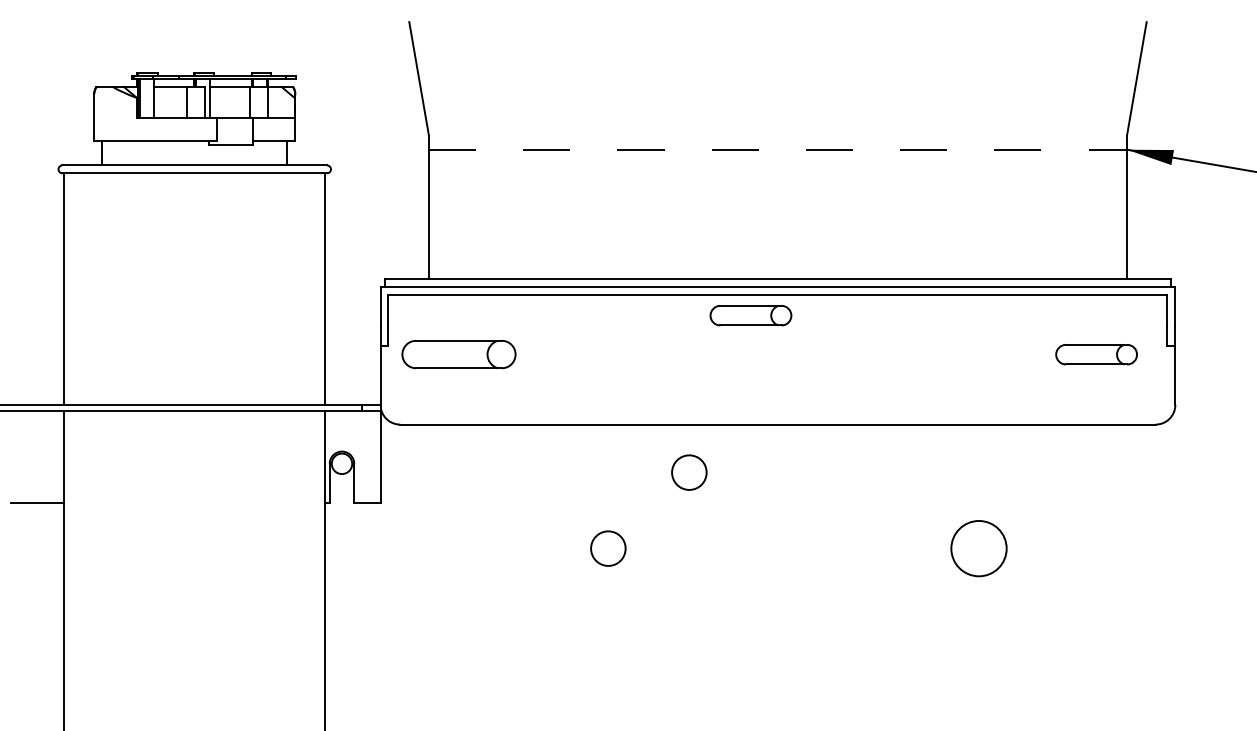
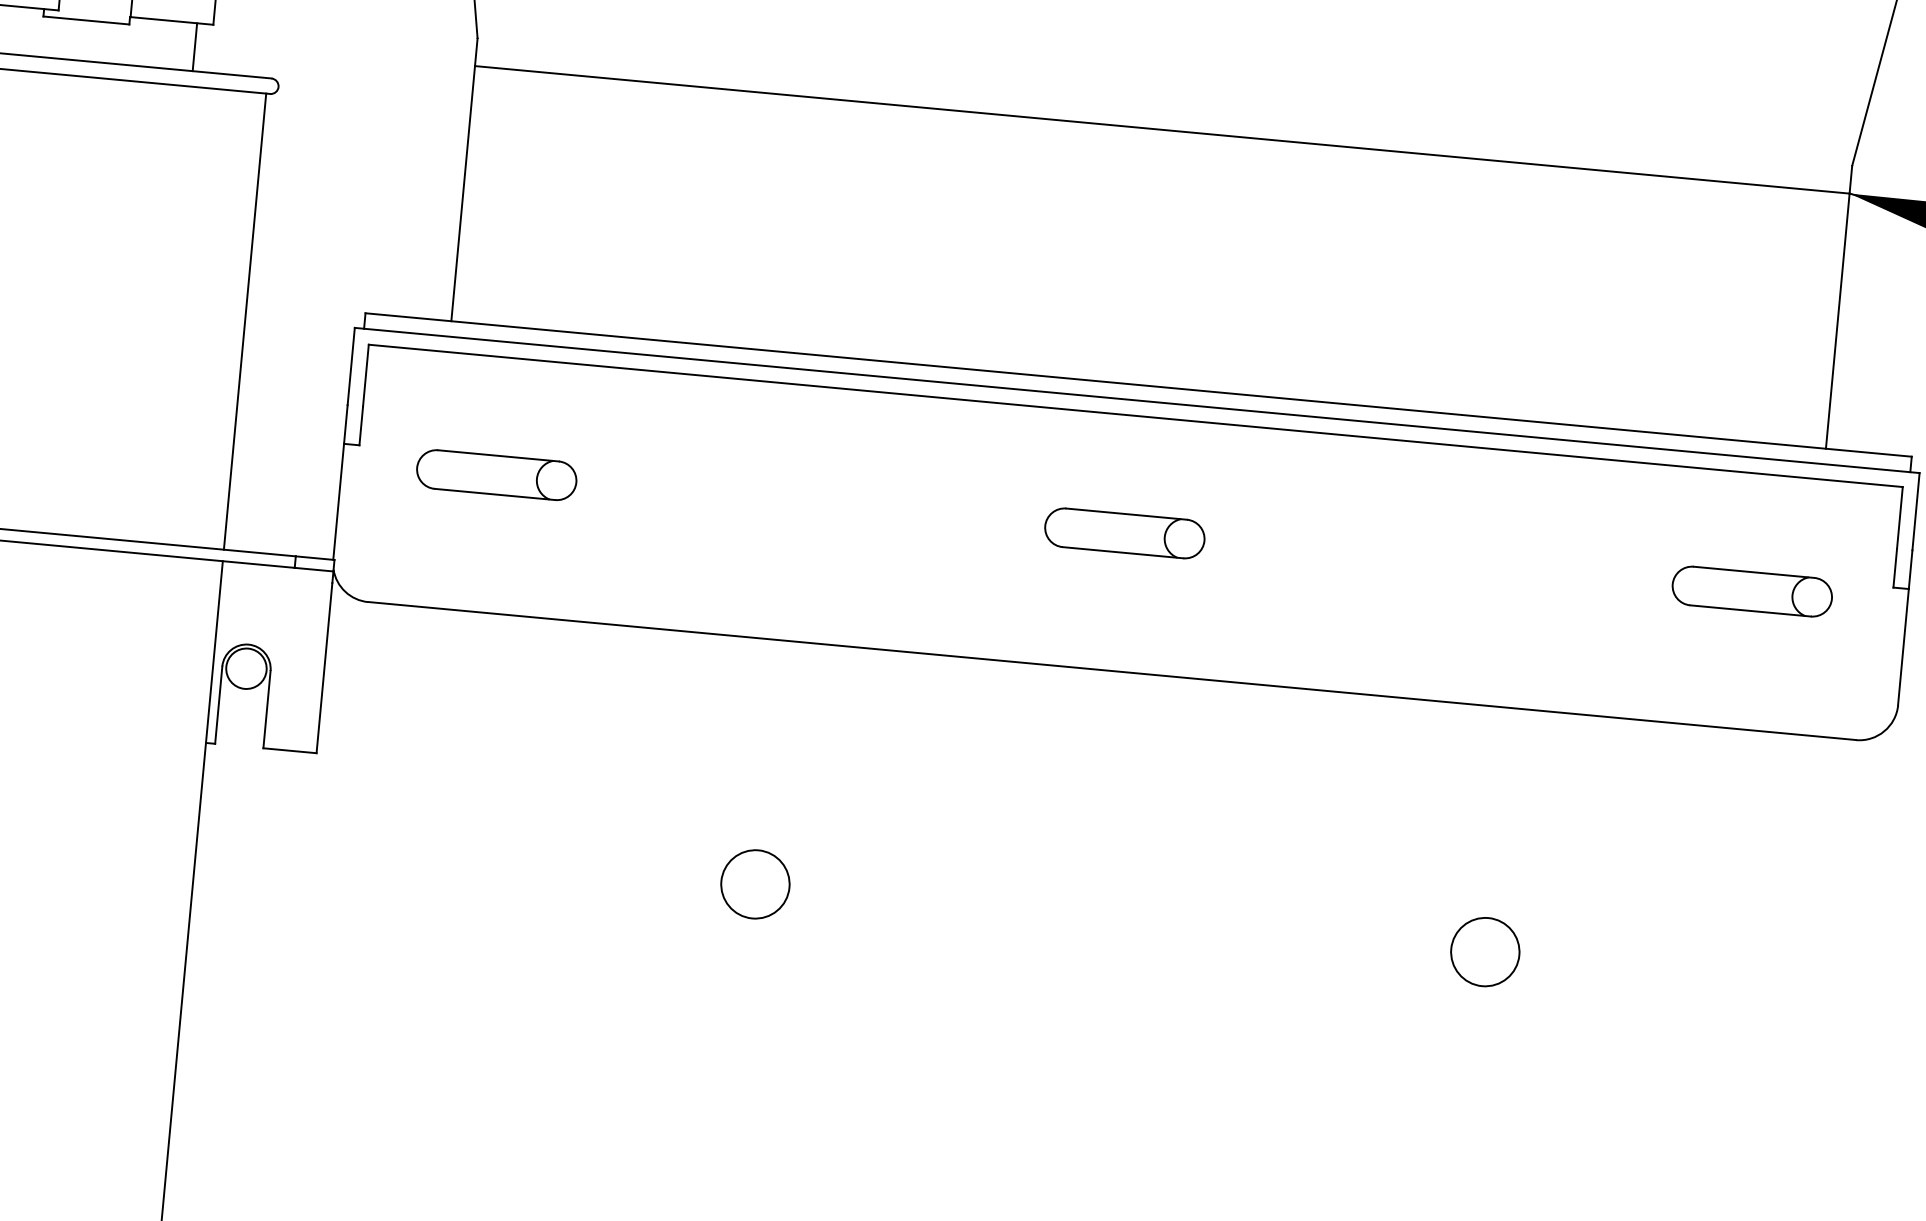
line: (778, 149) -> (1163, 129), dashed -> solid
part: (750, 315) -> (1123, 533), moved
part: (458, 354) -> (495, 474), size x0.71
circle: (689, 472) -> (929, 749), removed
circle: (978, 548) -> (1484, 951), size x0.62

